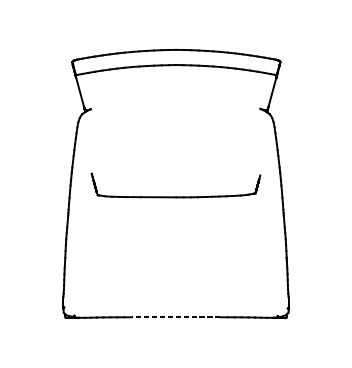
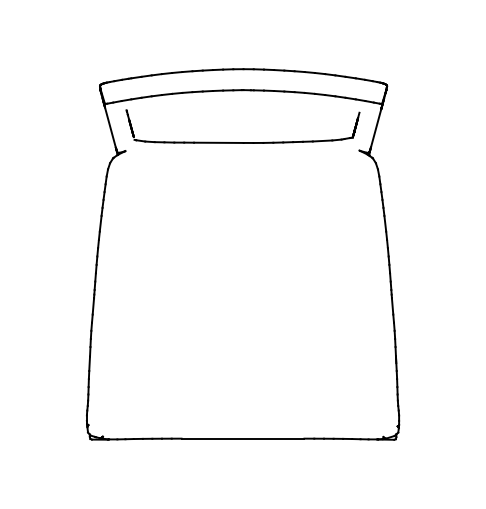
part: (175, 197) -> (242, 142), moved
line: (175, 317) -> (242, 438), dashed -> solid

